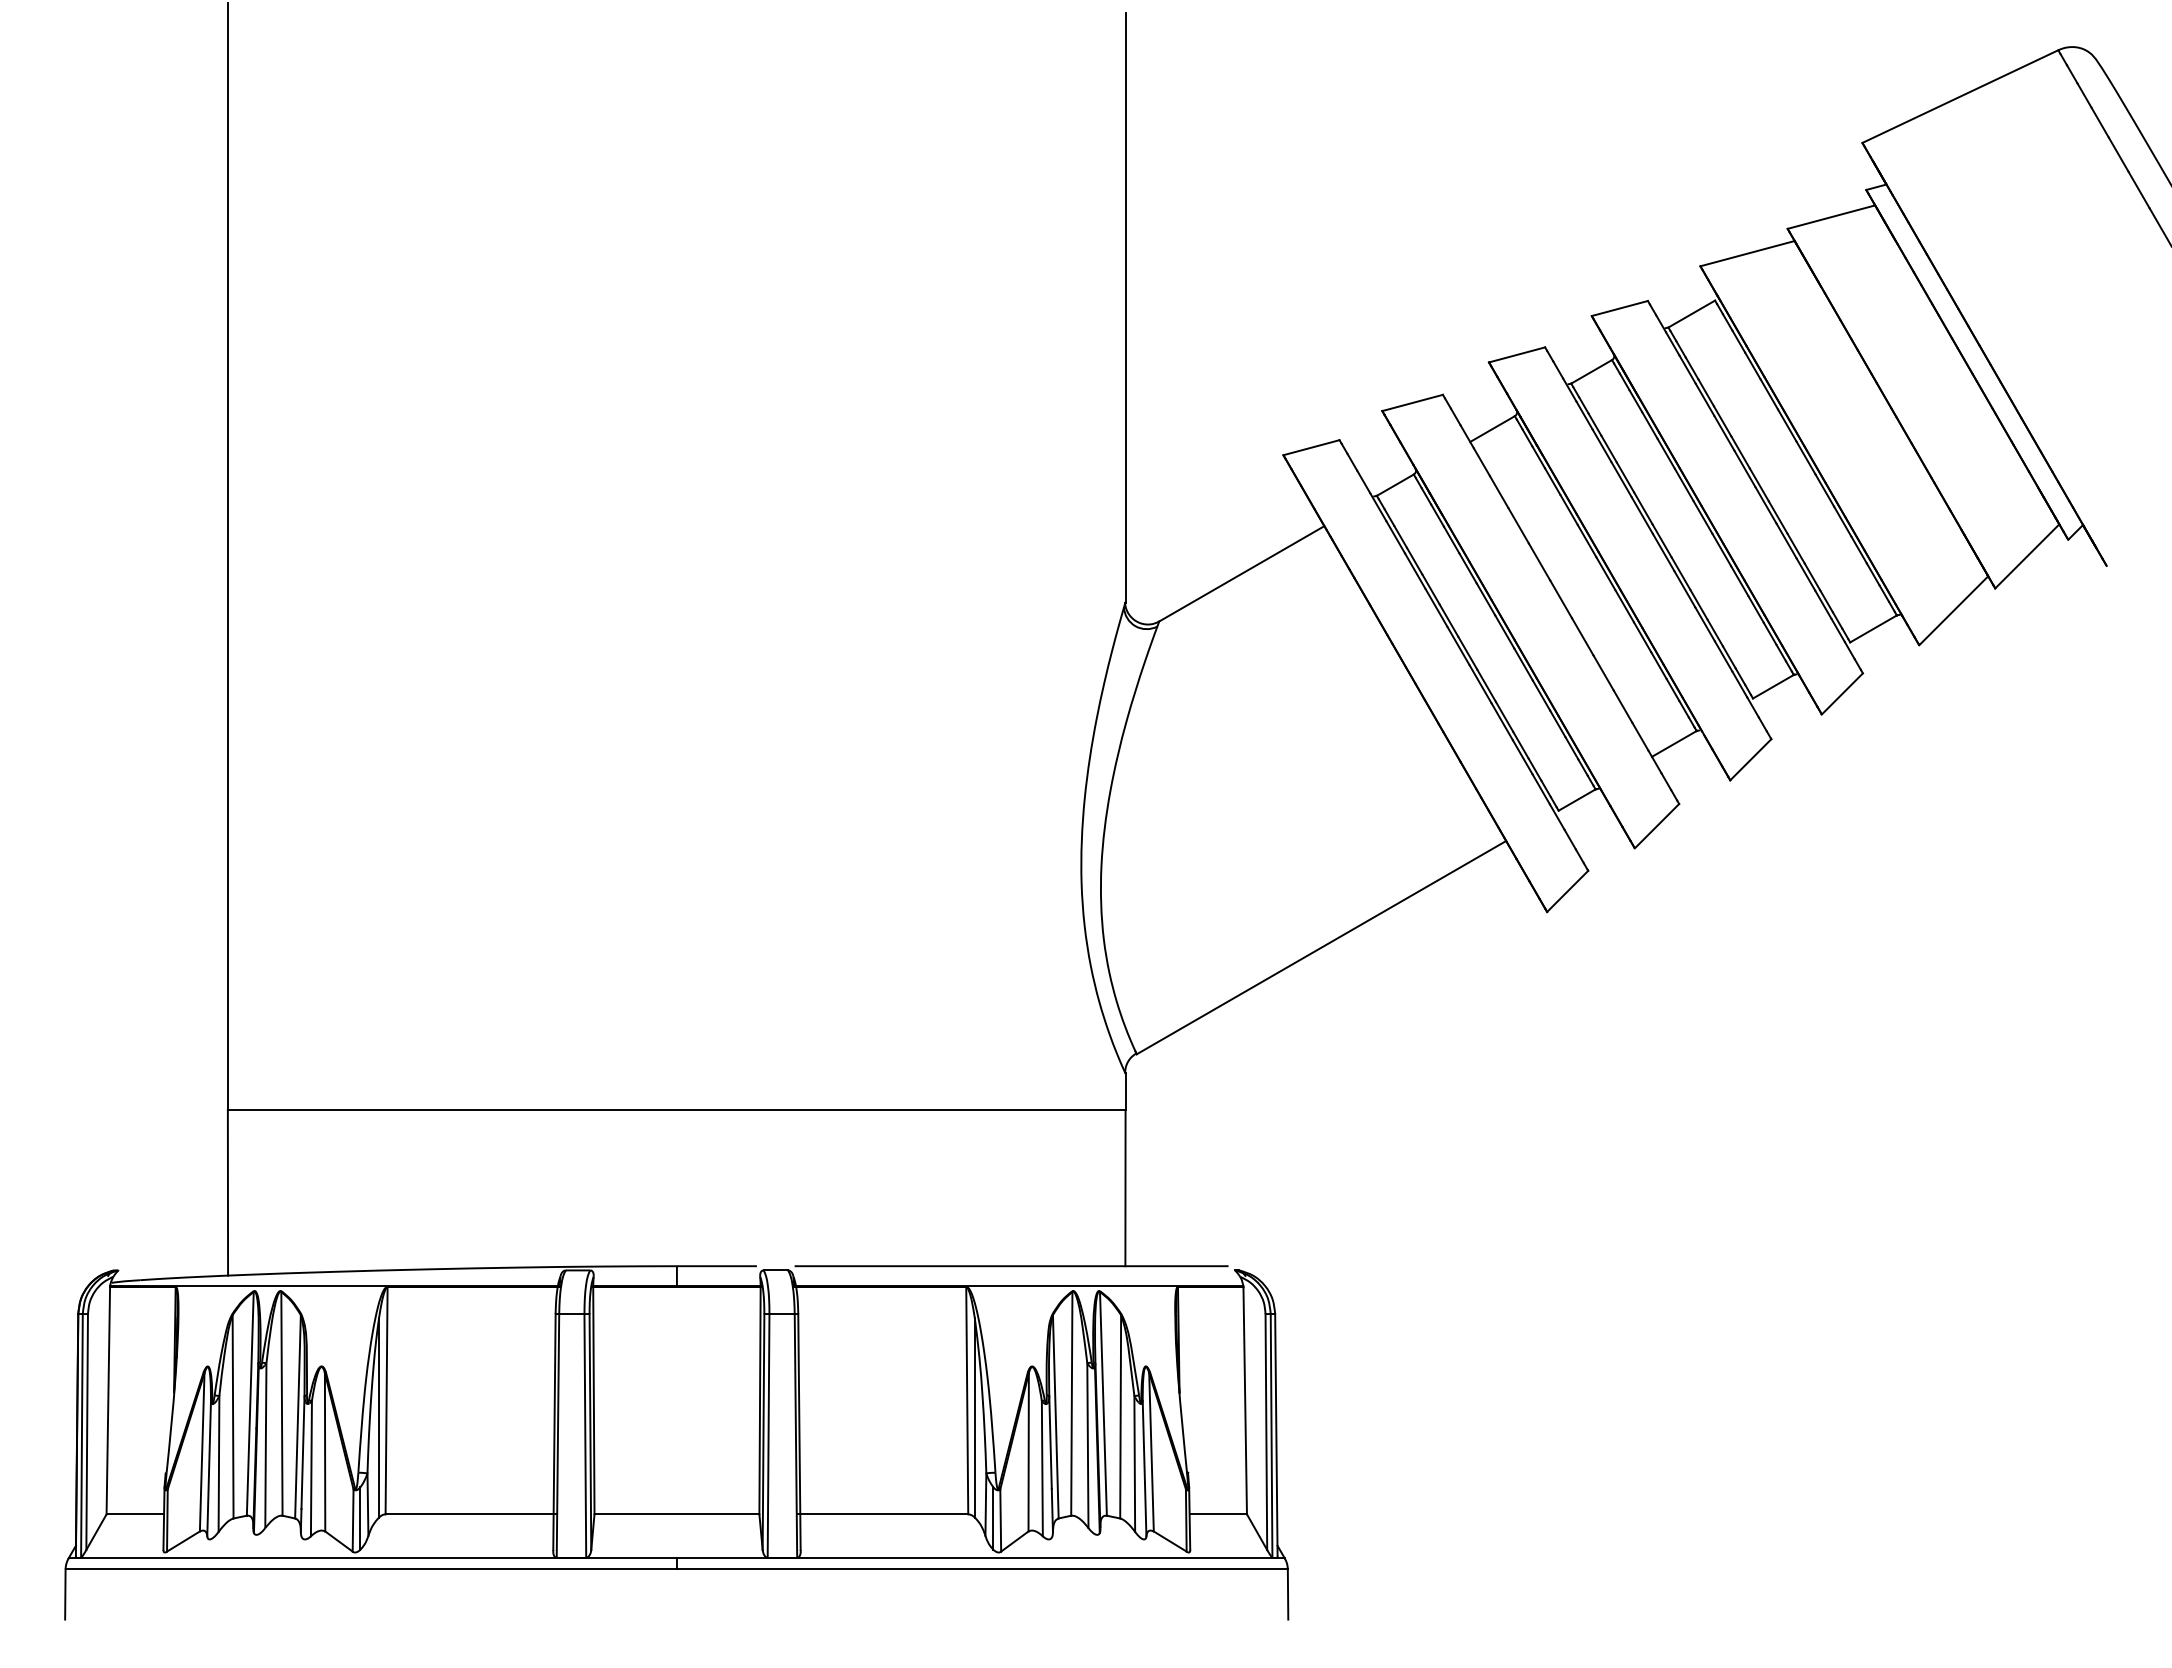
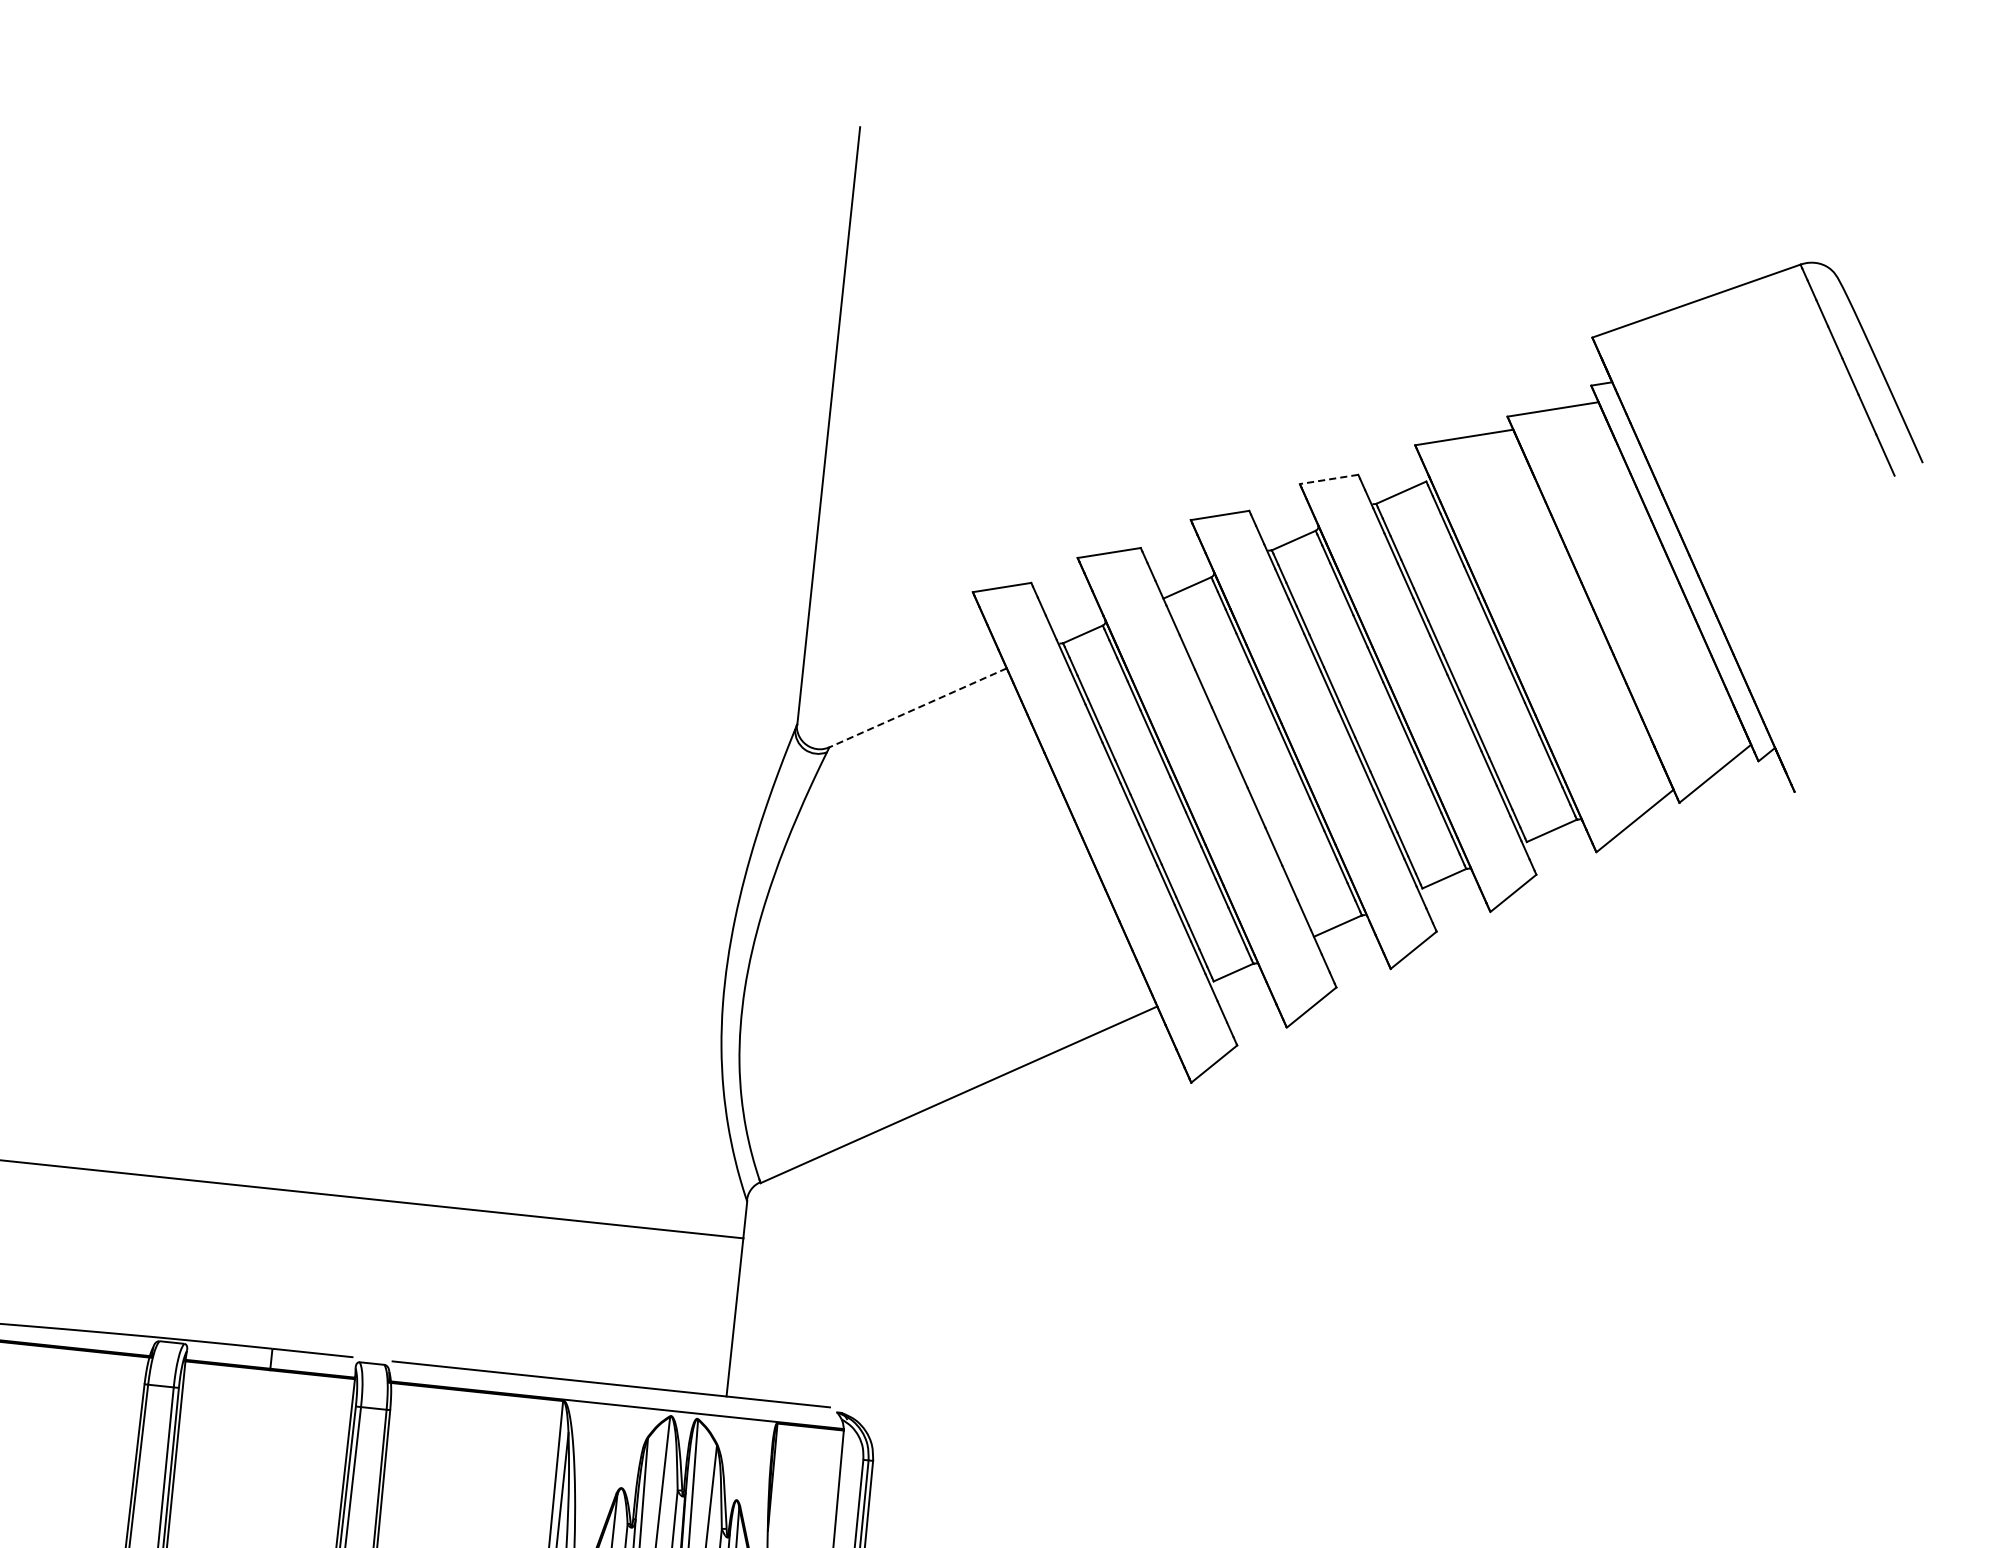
line: (1619, 308) -> (1328, 479), solid -> dashed
line: (1241, 574) -> (917, 708), solid -> dashed

